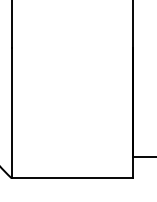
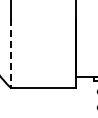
line: (12, 113) -> (11, 53), solid -> dashed

